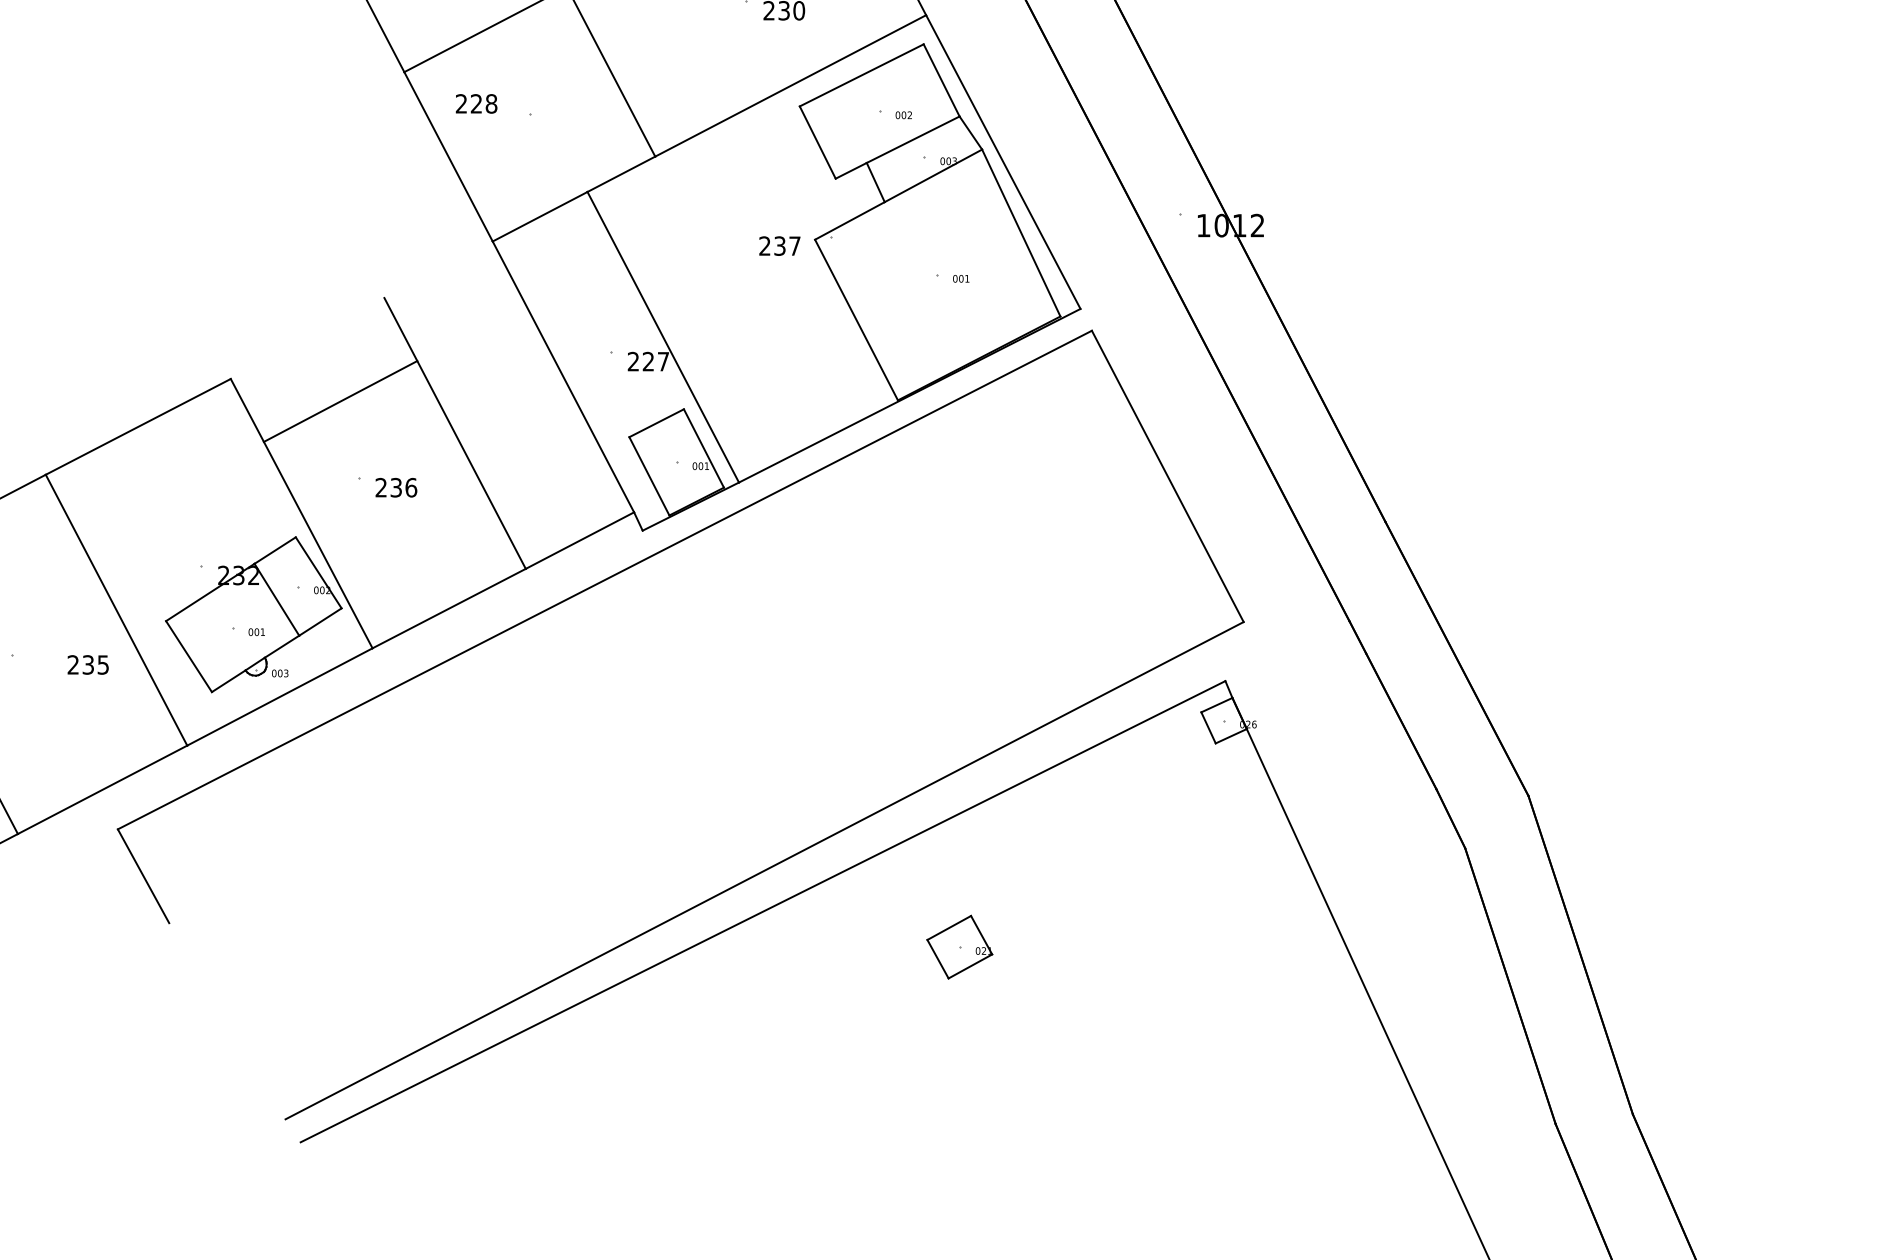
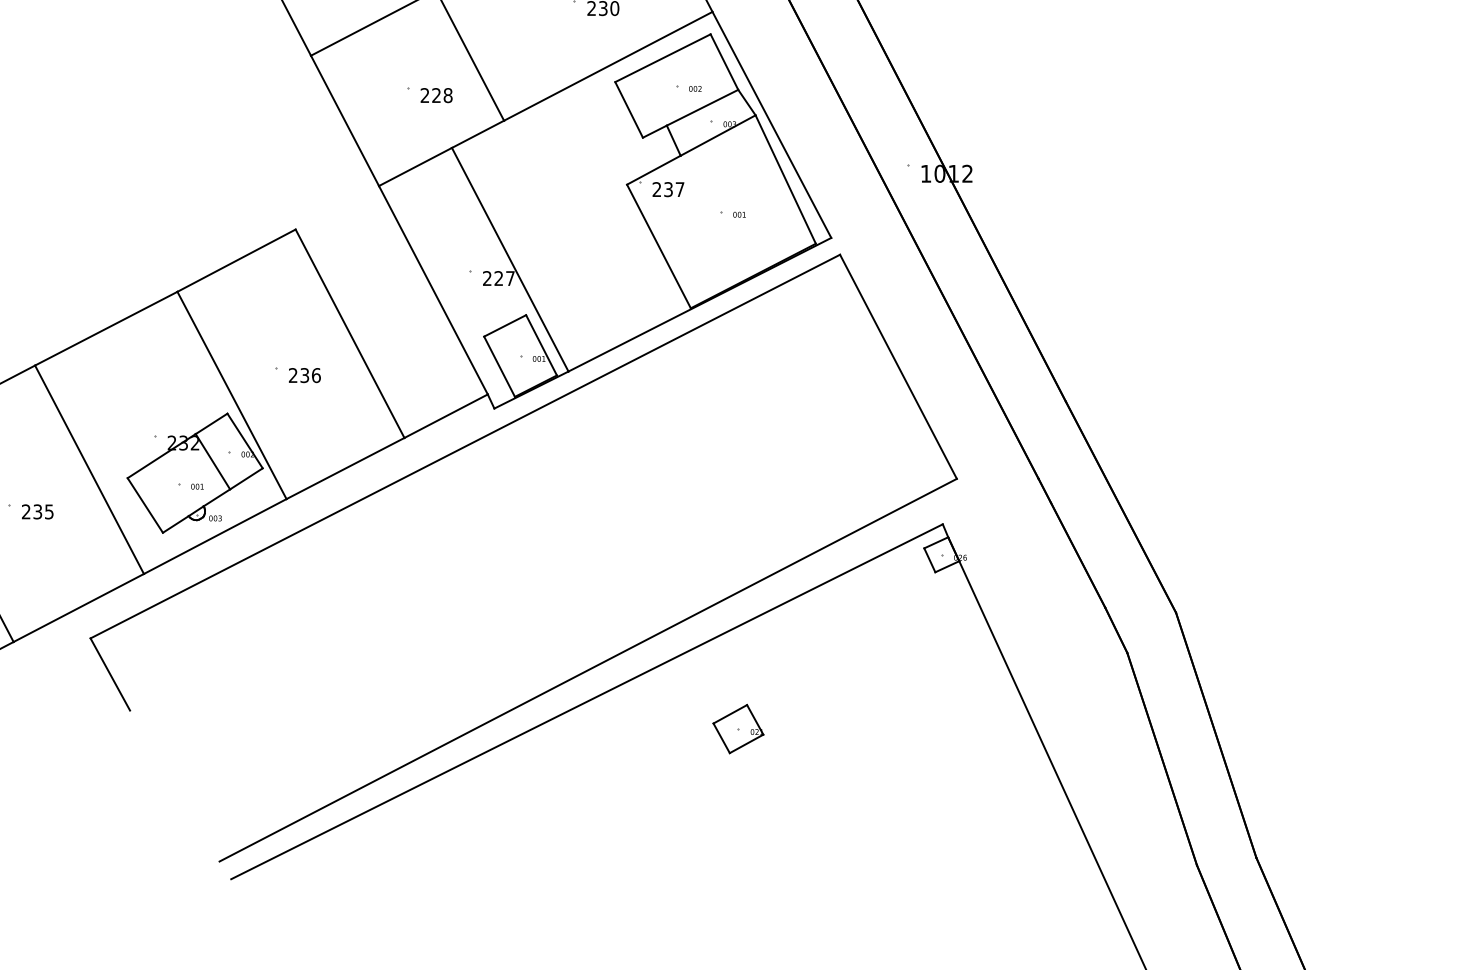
text: (476, 103) -> (436, 95), moved
text: (779, 245) -> (668, 189), moved
line: (340, 401) -> (236, 260), moved
text: (87, 664) -> (37, 511), moved

